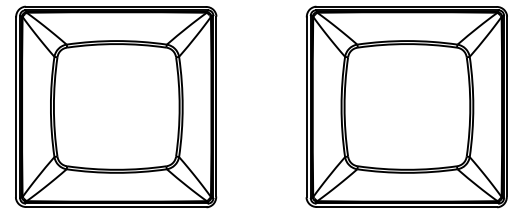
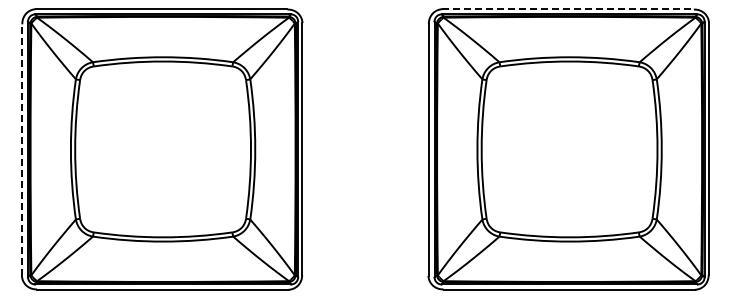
line: (406, 6) -> (568, 9), solid -> dashed
line: (16, 107) -> (22, 150), solid -> dashed

